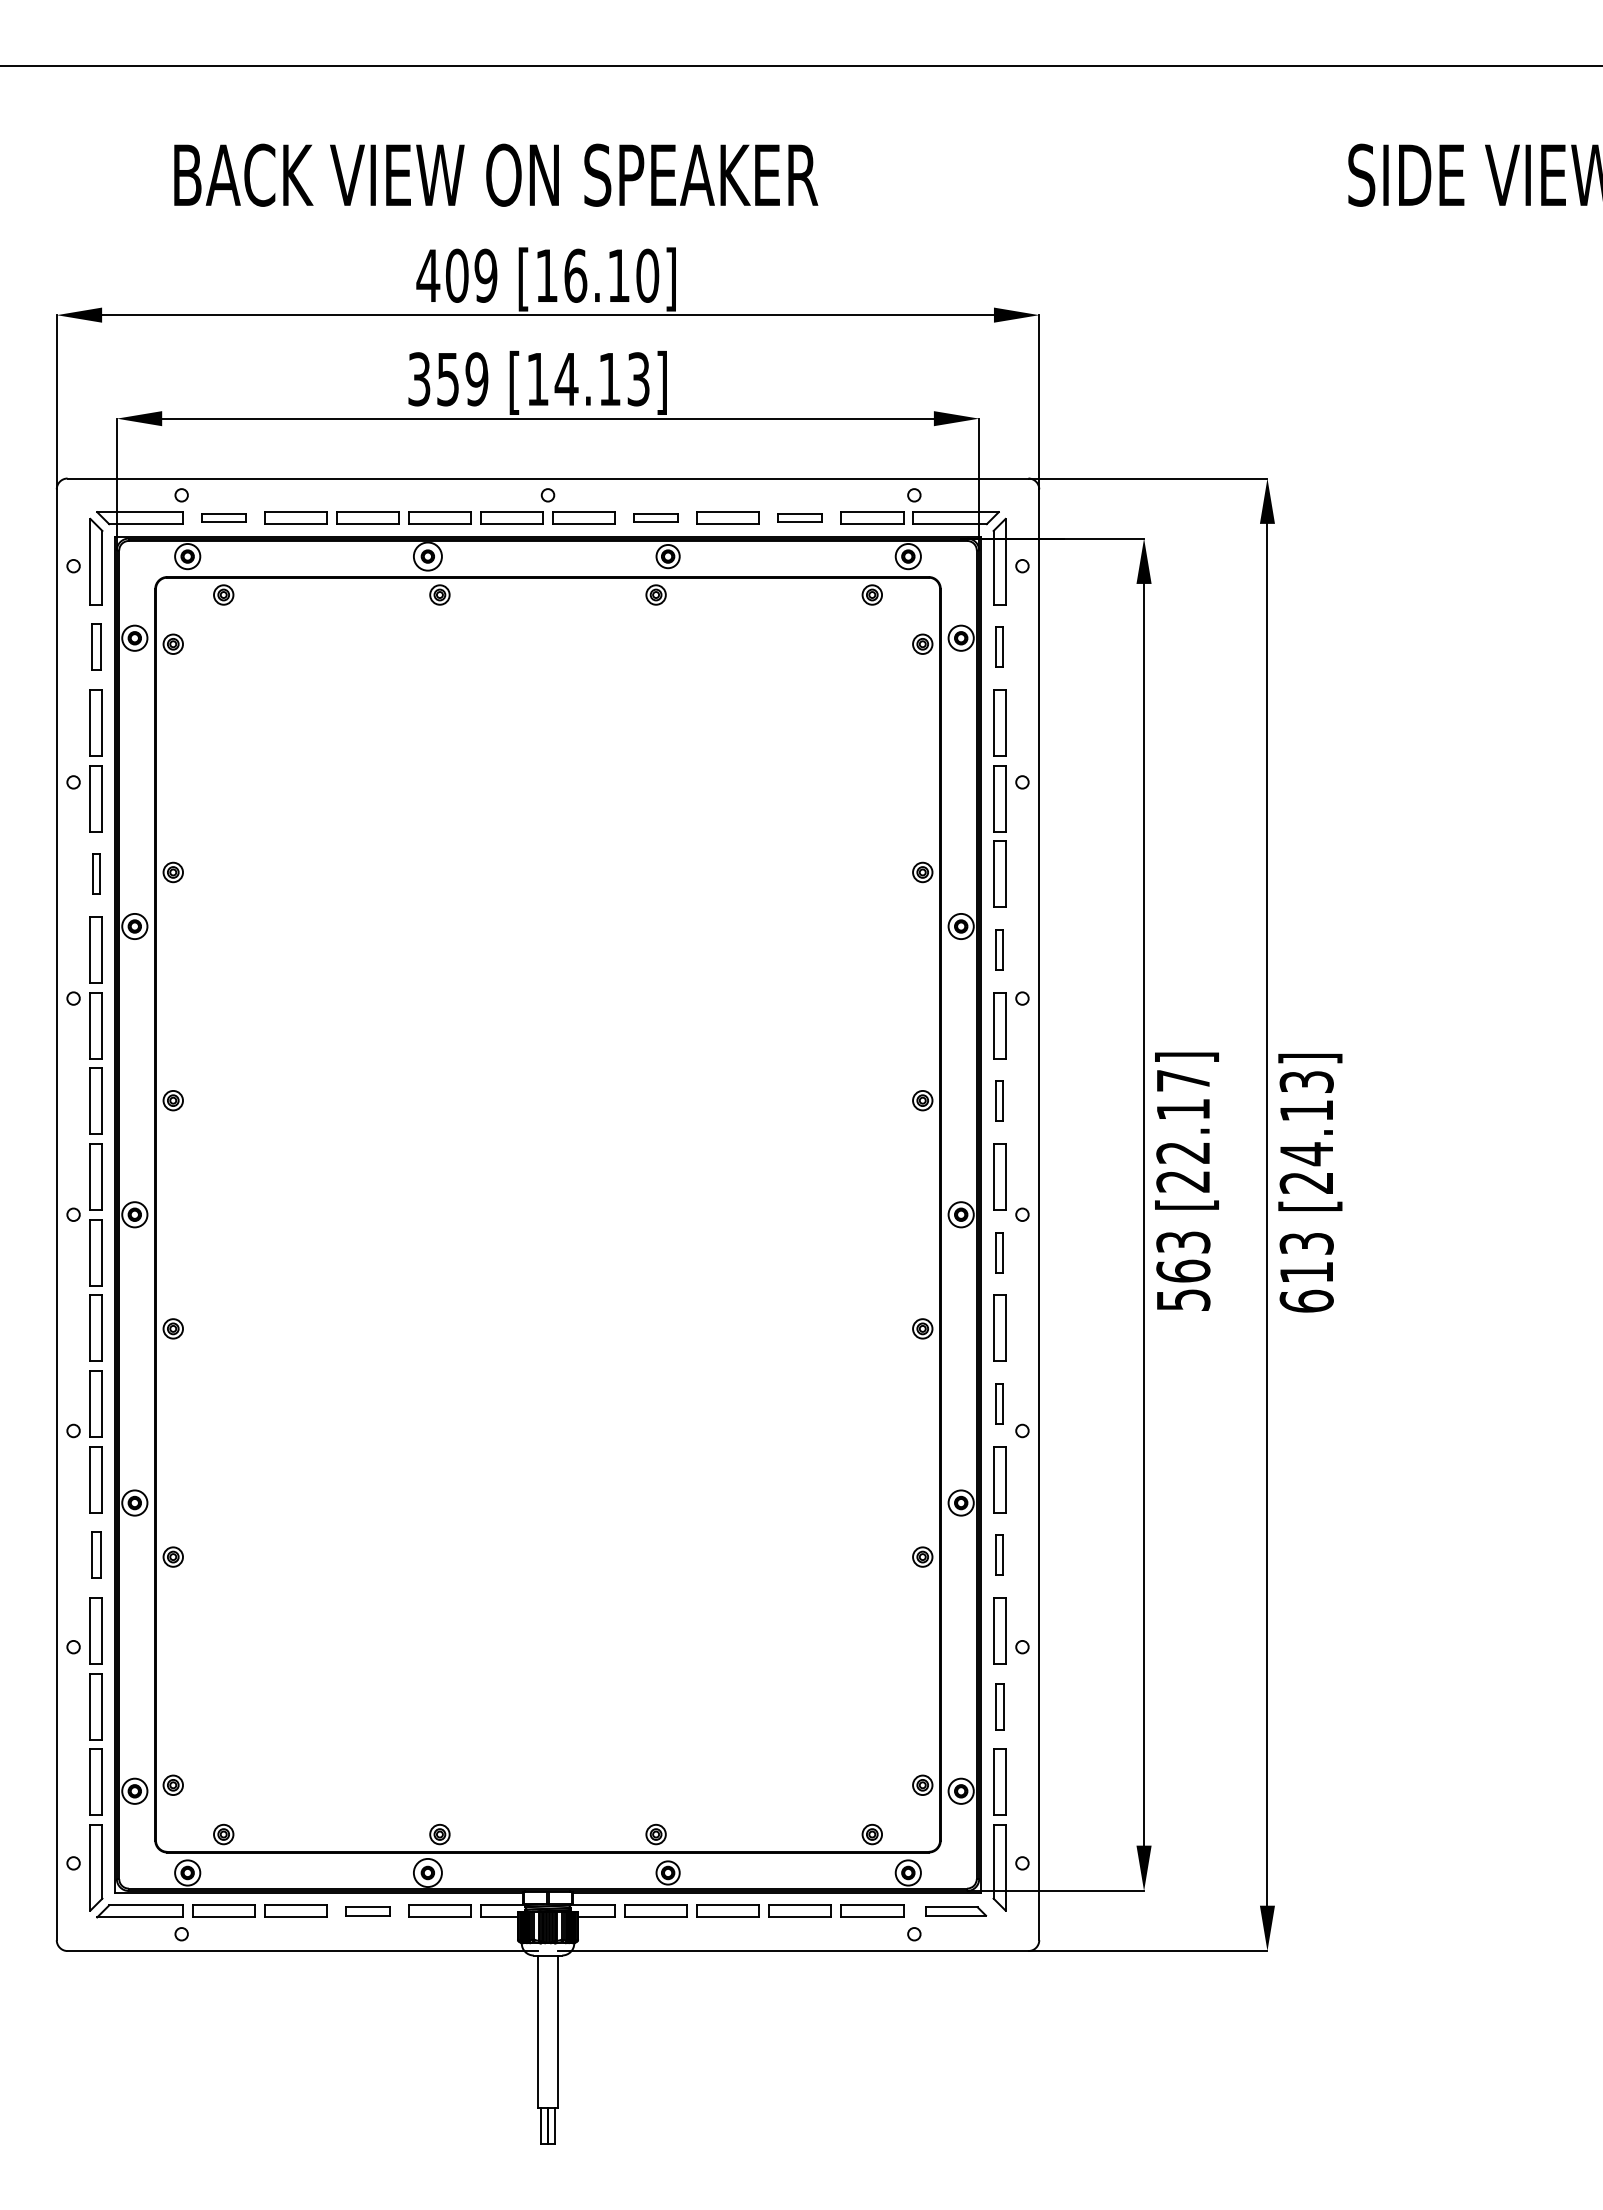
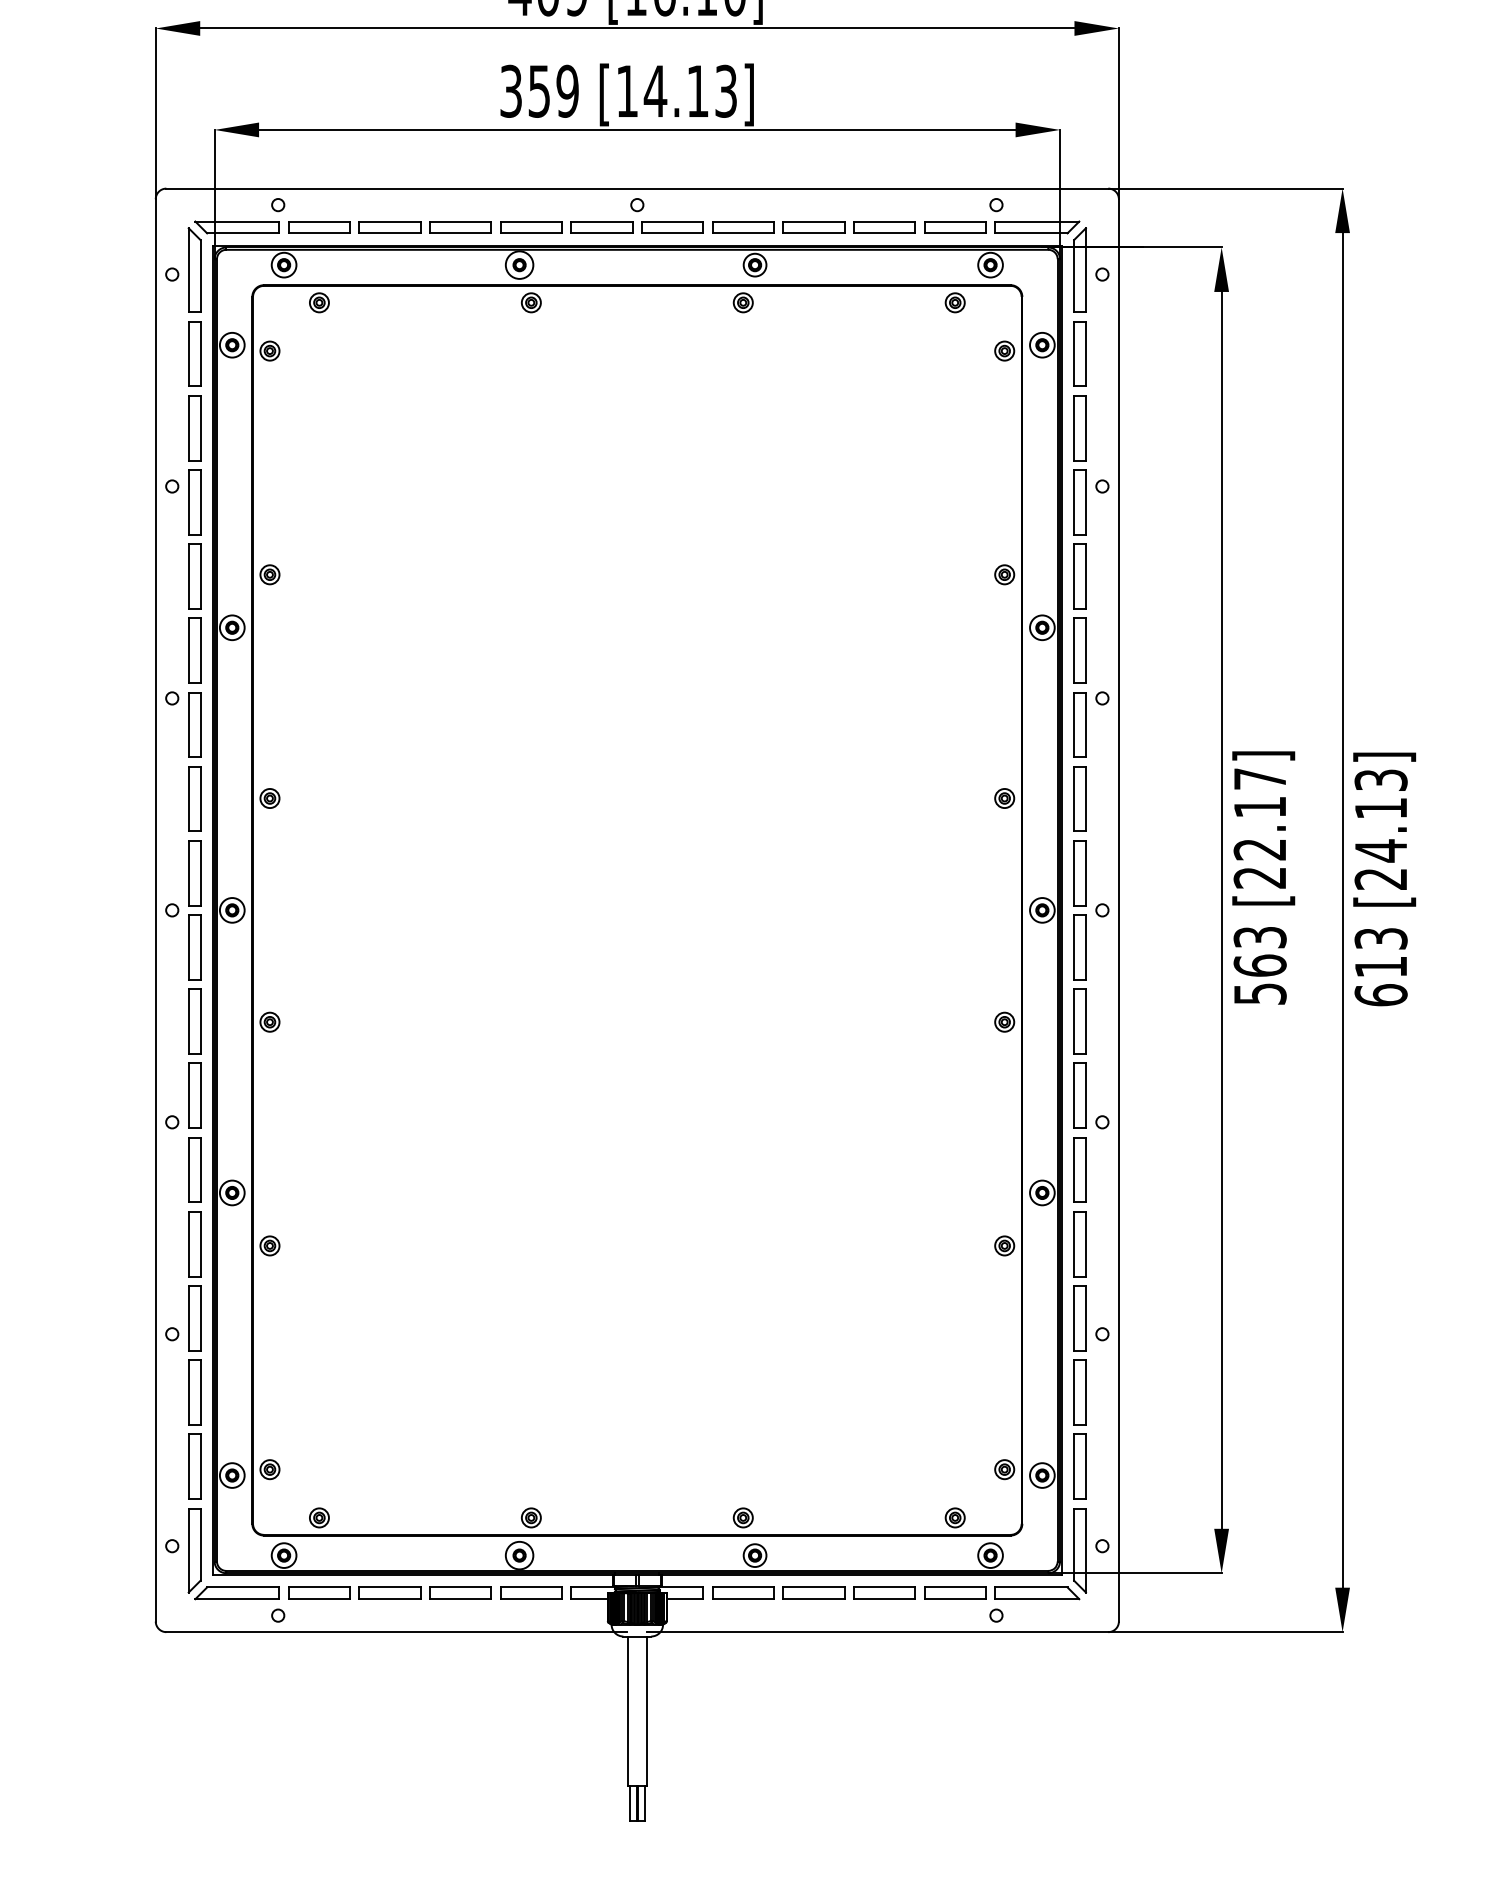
part: (223, 517) -> (319, 226), size x1.43
part: (655, 517) -> (742, 226), size x1.43
part: (799, 517) -> (883, 226), size x1.43
part: (95, 646) -> (193, 353), size x1.43
part: (999, 646) -> (1079, 353), size x1.67
part: (95, 873) -> (193, 575), size x1.67
part: (999, 949) -> (1079, 650), size x1.67
part: (999, 1100) -> (1079, 798), size x1.67
part: (999, 1252) -> (1079, 947), size x1.67
part: (999, 1403) -> (1079, 1095), size x1.67
part: (95, 1554) -> (193, 1243), size x1.43
part: (999, 1554) -> (1079, 1243), size x1.67
part: (999, 1706) -> (1079, 1392), size x1.43
part: (367, 1910) -> (460, 1592), size x1.43
part: (955, 1911) -> (1036, 1593), size x1.43

